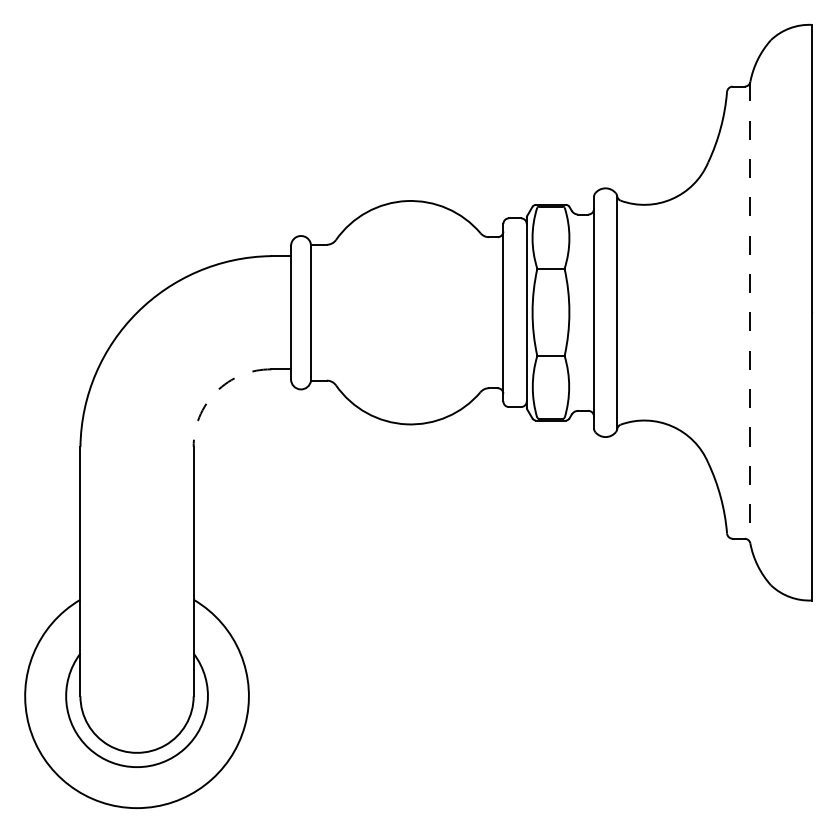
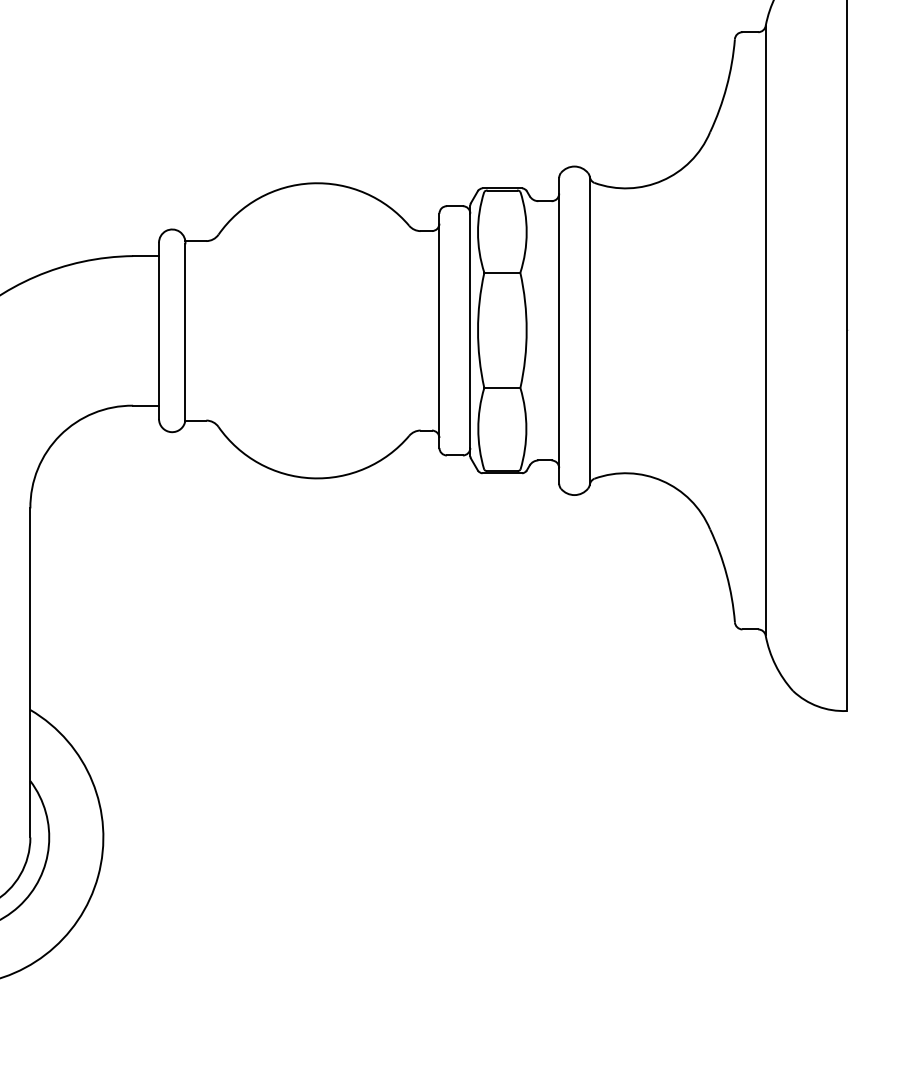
line: (750, 312) -> (765, 330), dashed -> solid
arc: (216, 391) -> (60, 434), dashed -> solid

